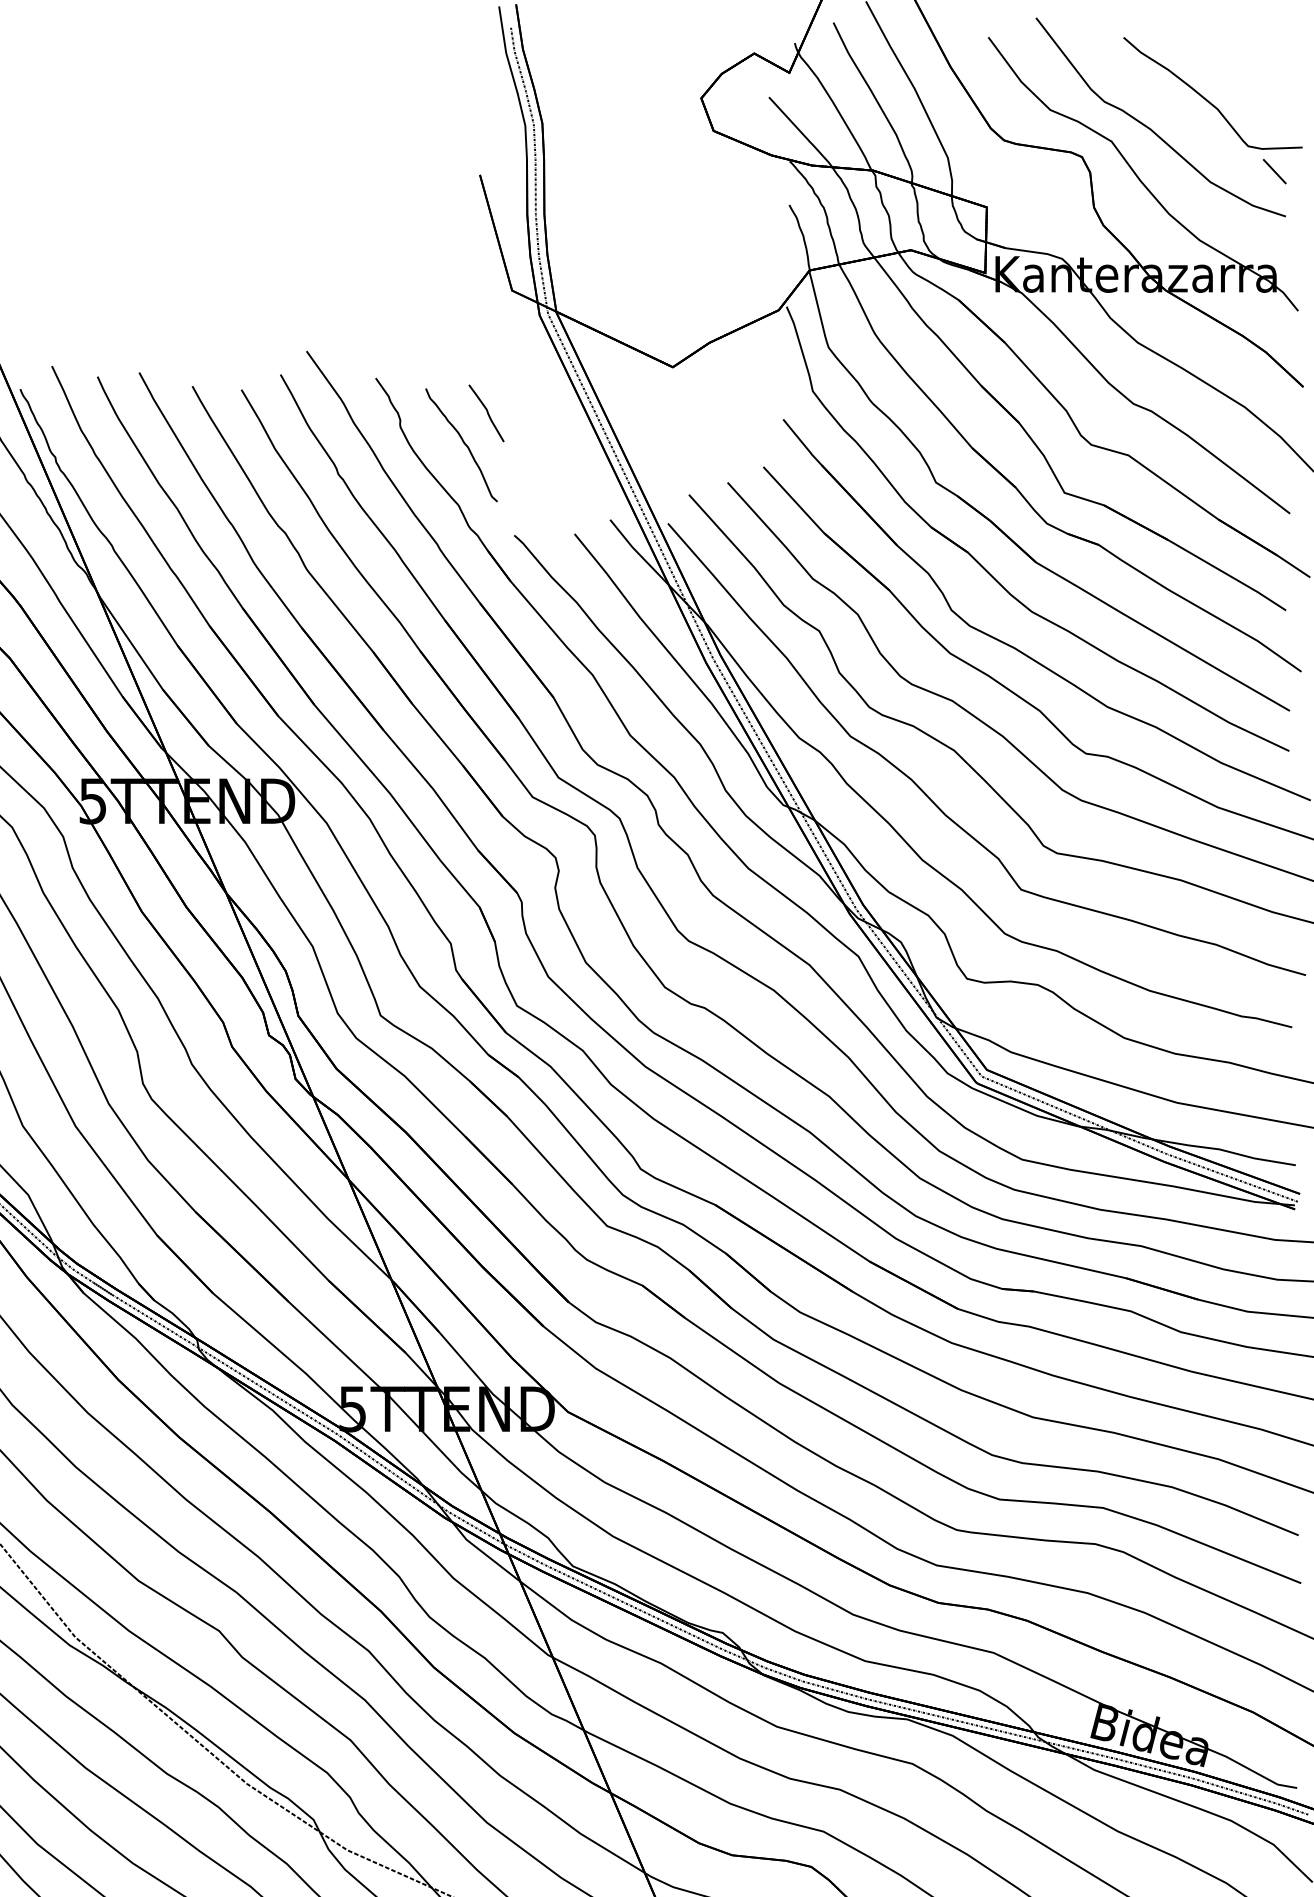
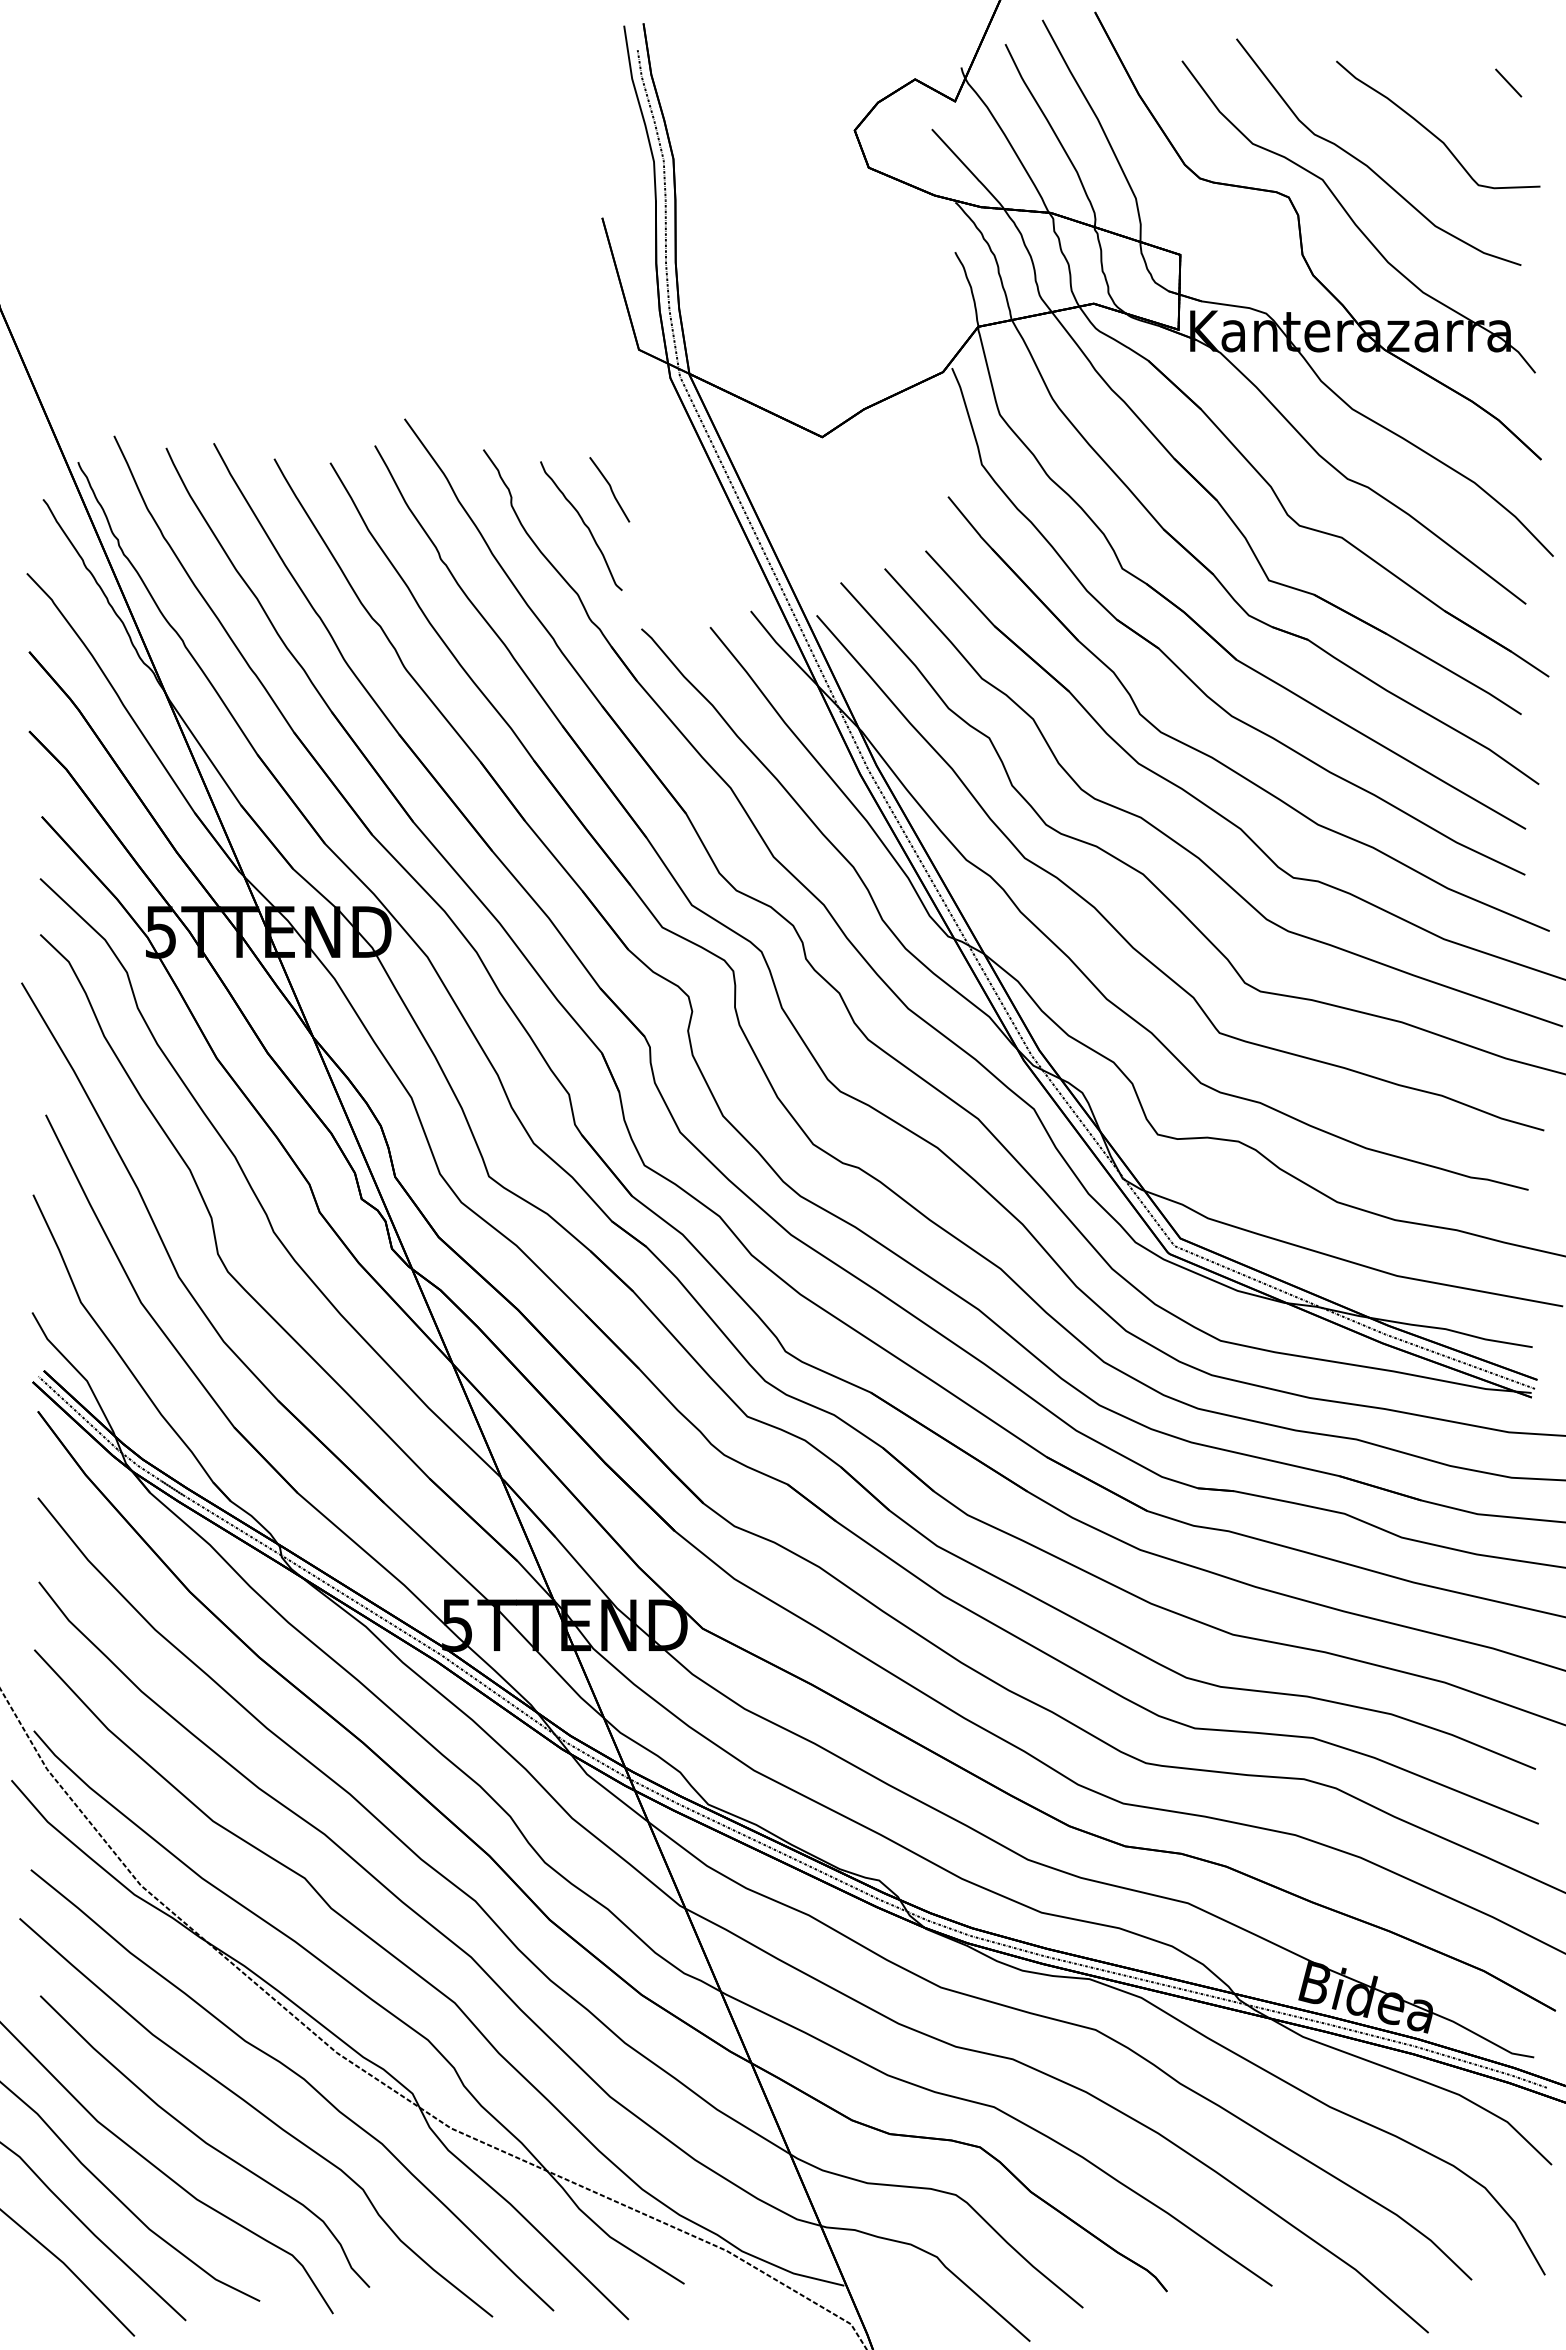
line: (1274, 171) -> (1508, 82), moved

